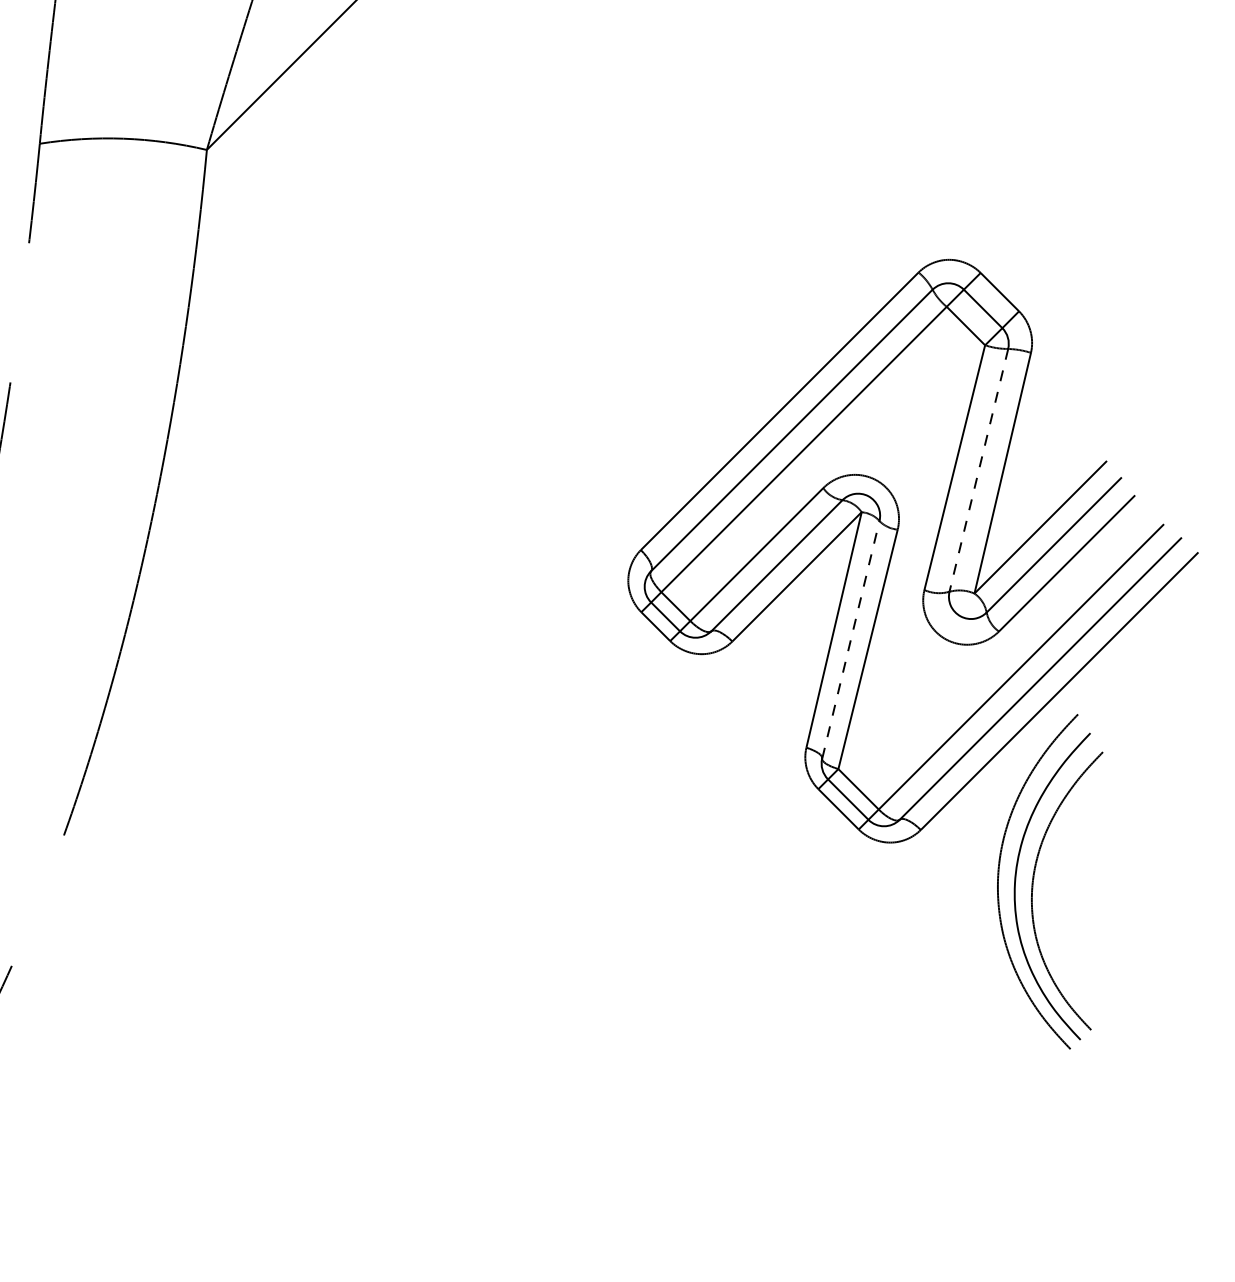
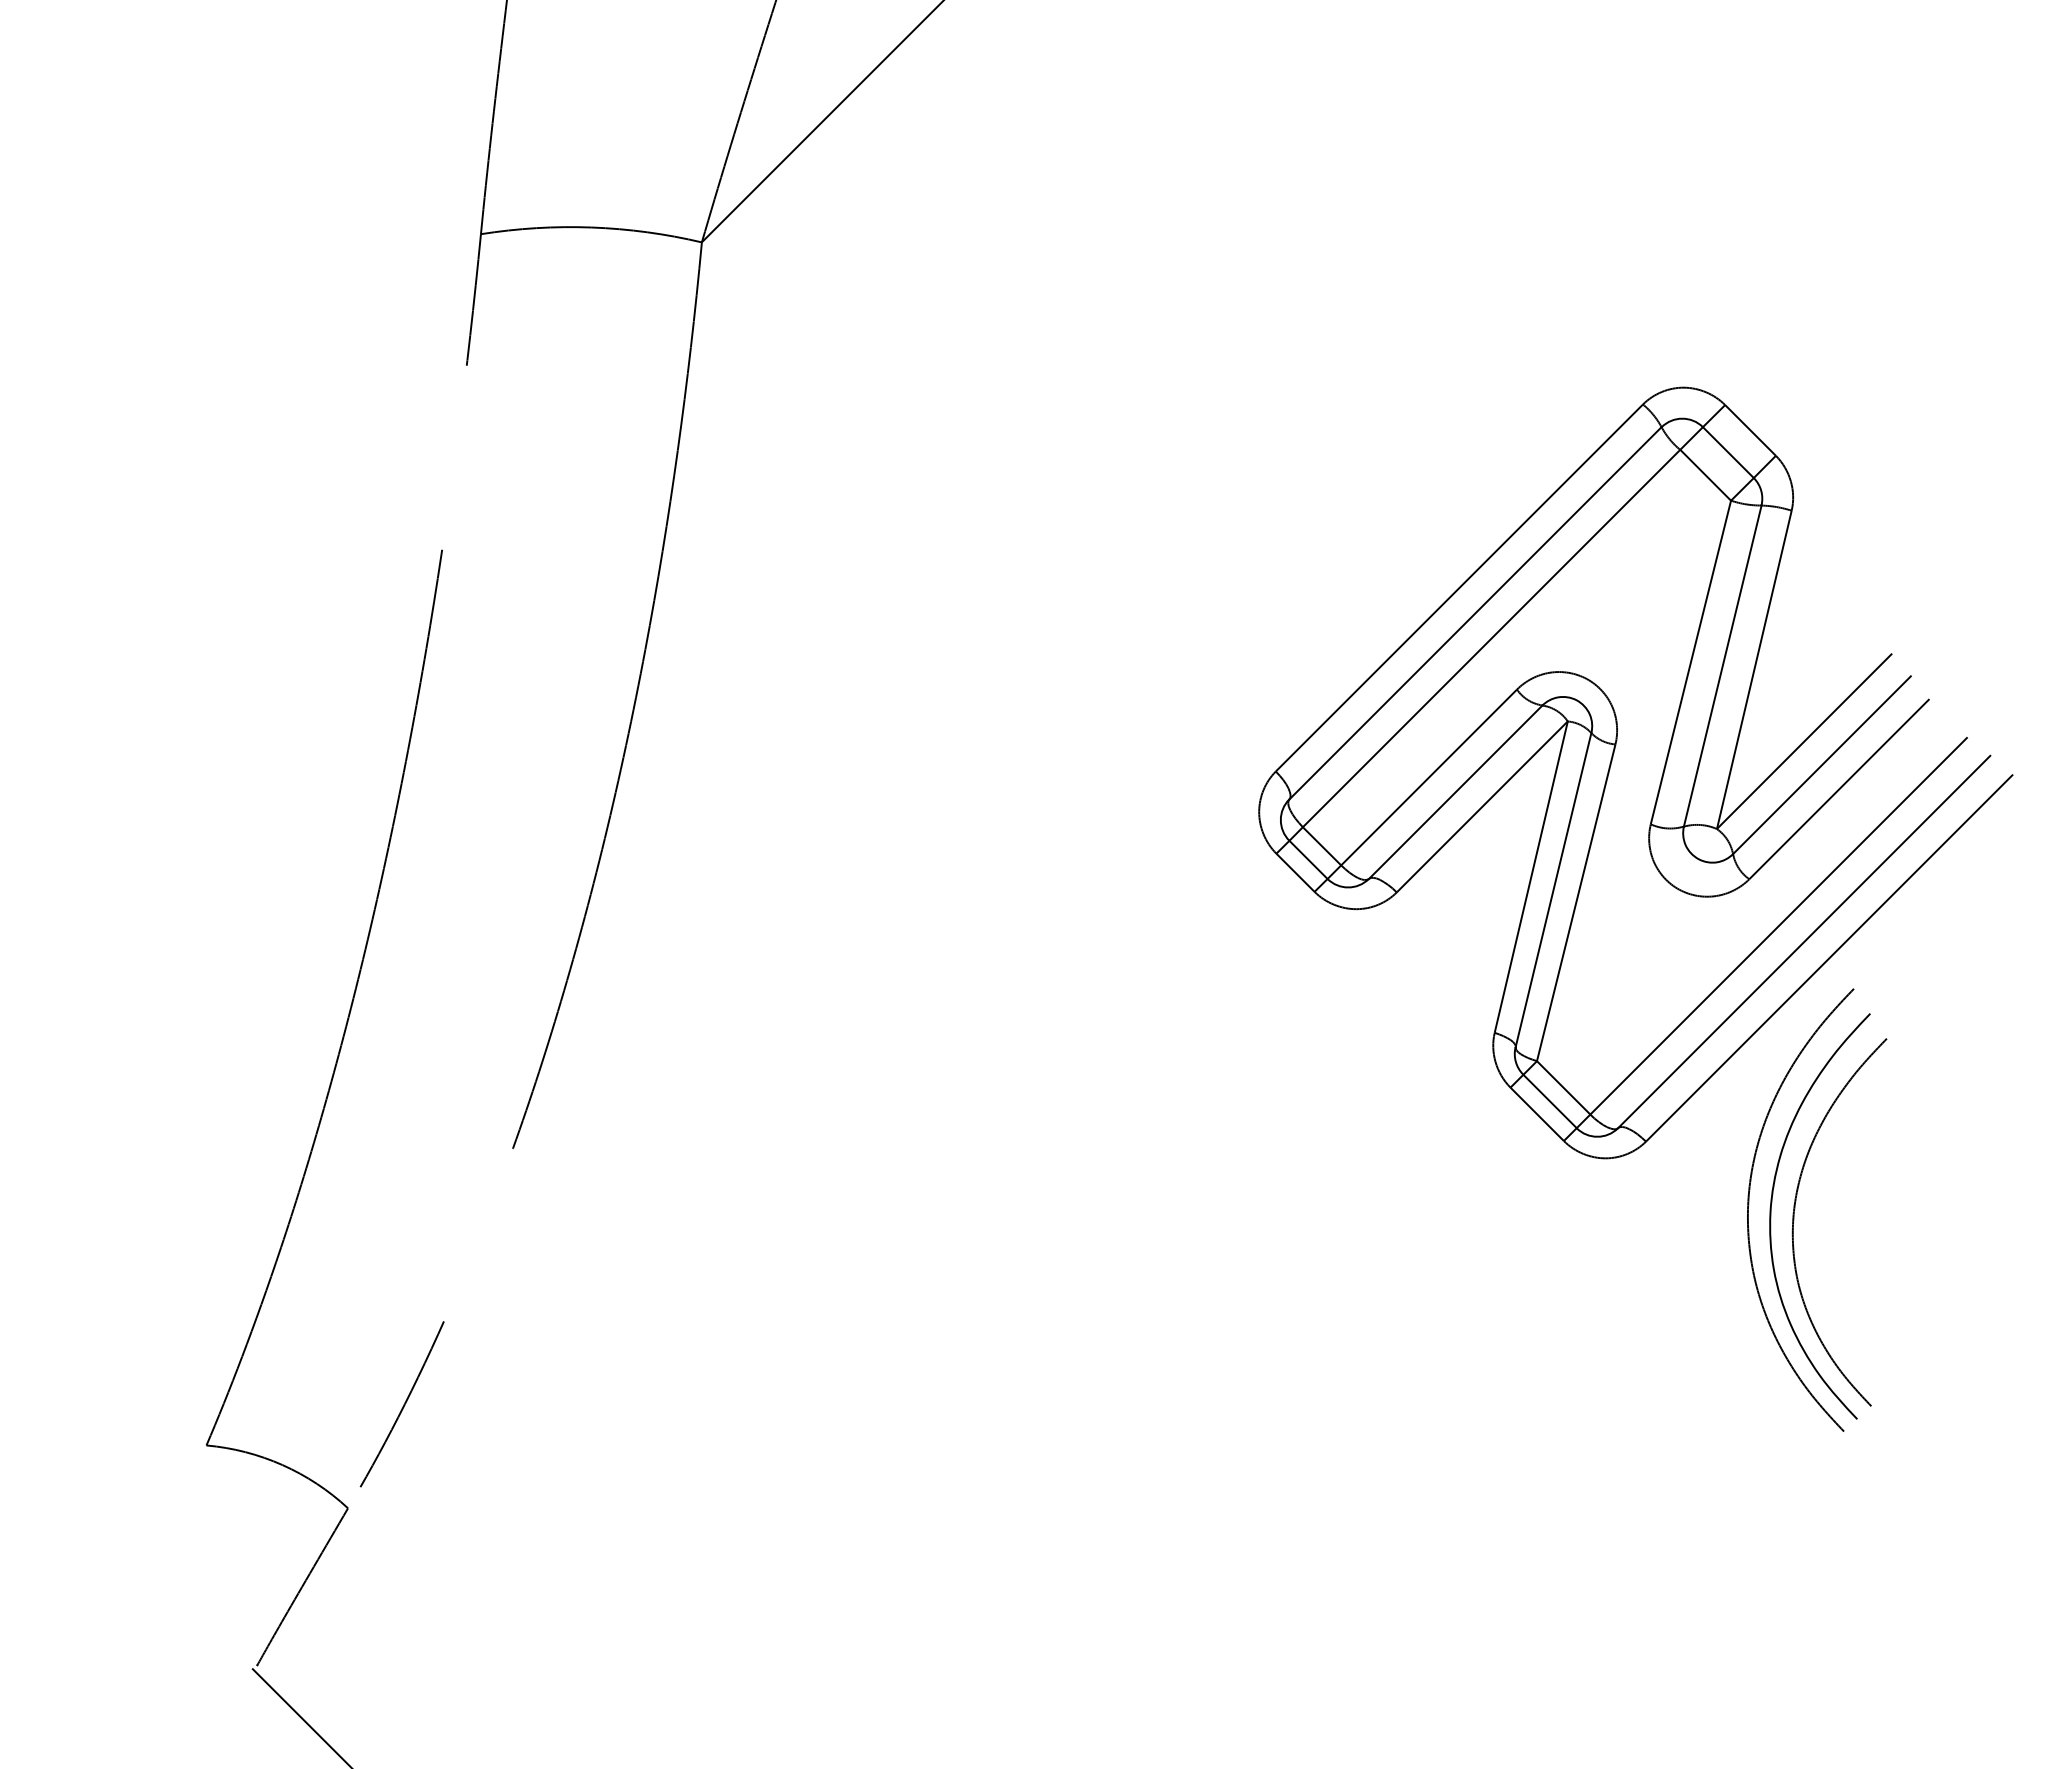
line: (978, 470) -> (1722, 666), dashed -> solid
line: (850, 640) -> (1553, 890), dashed -> solid

